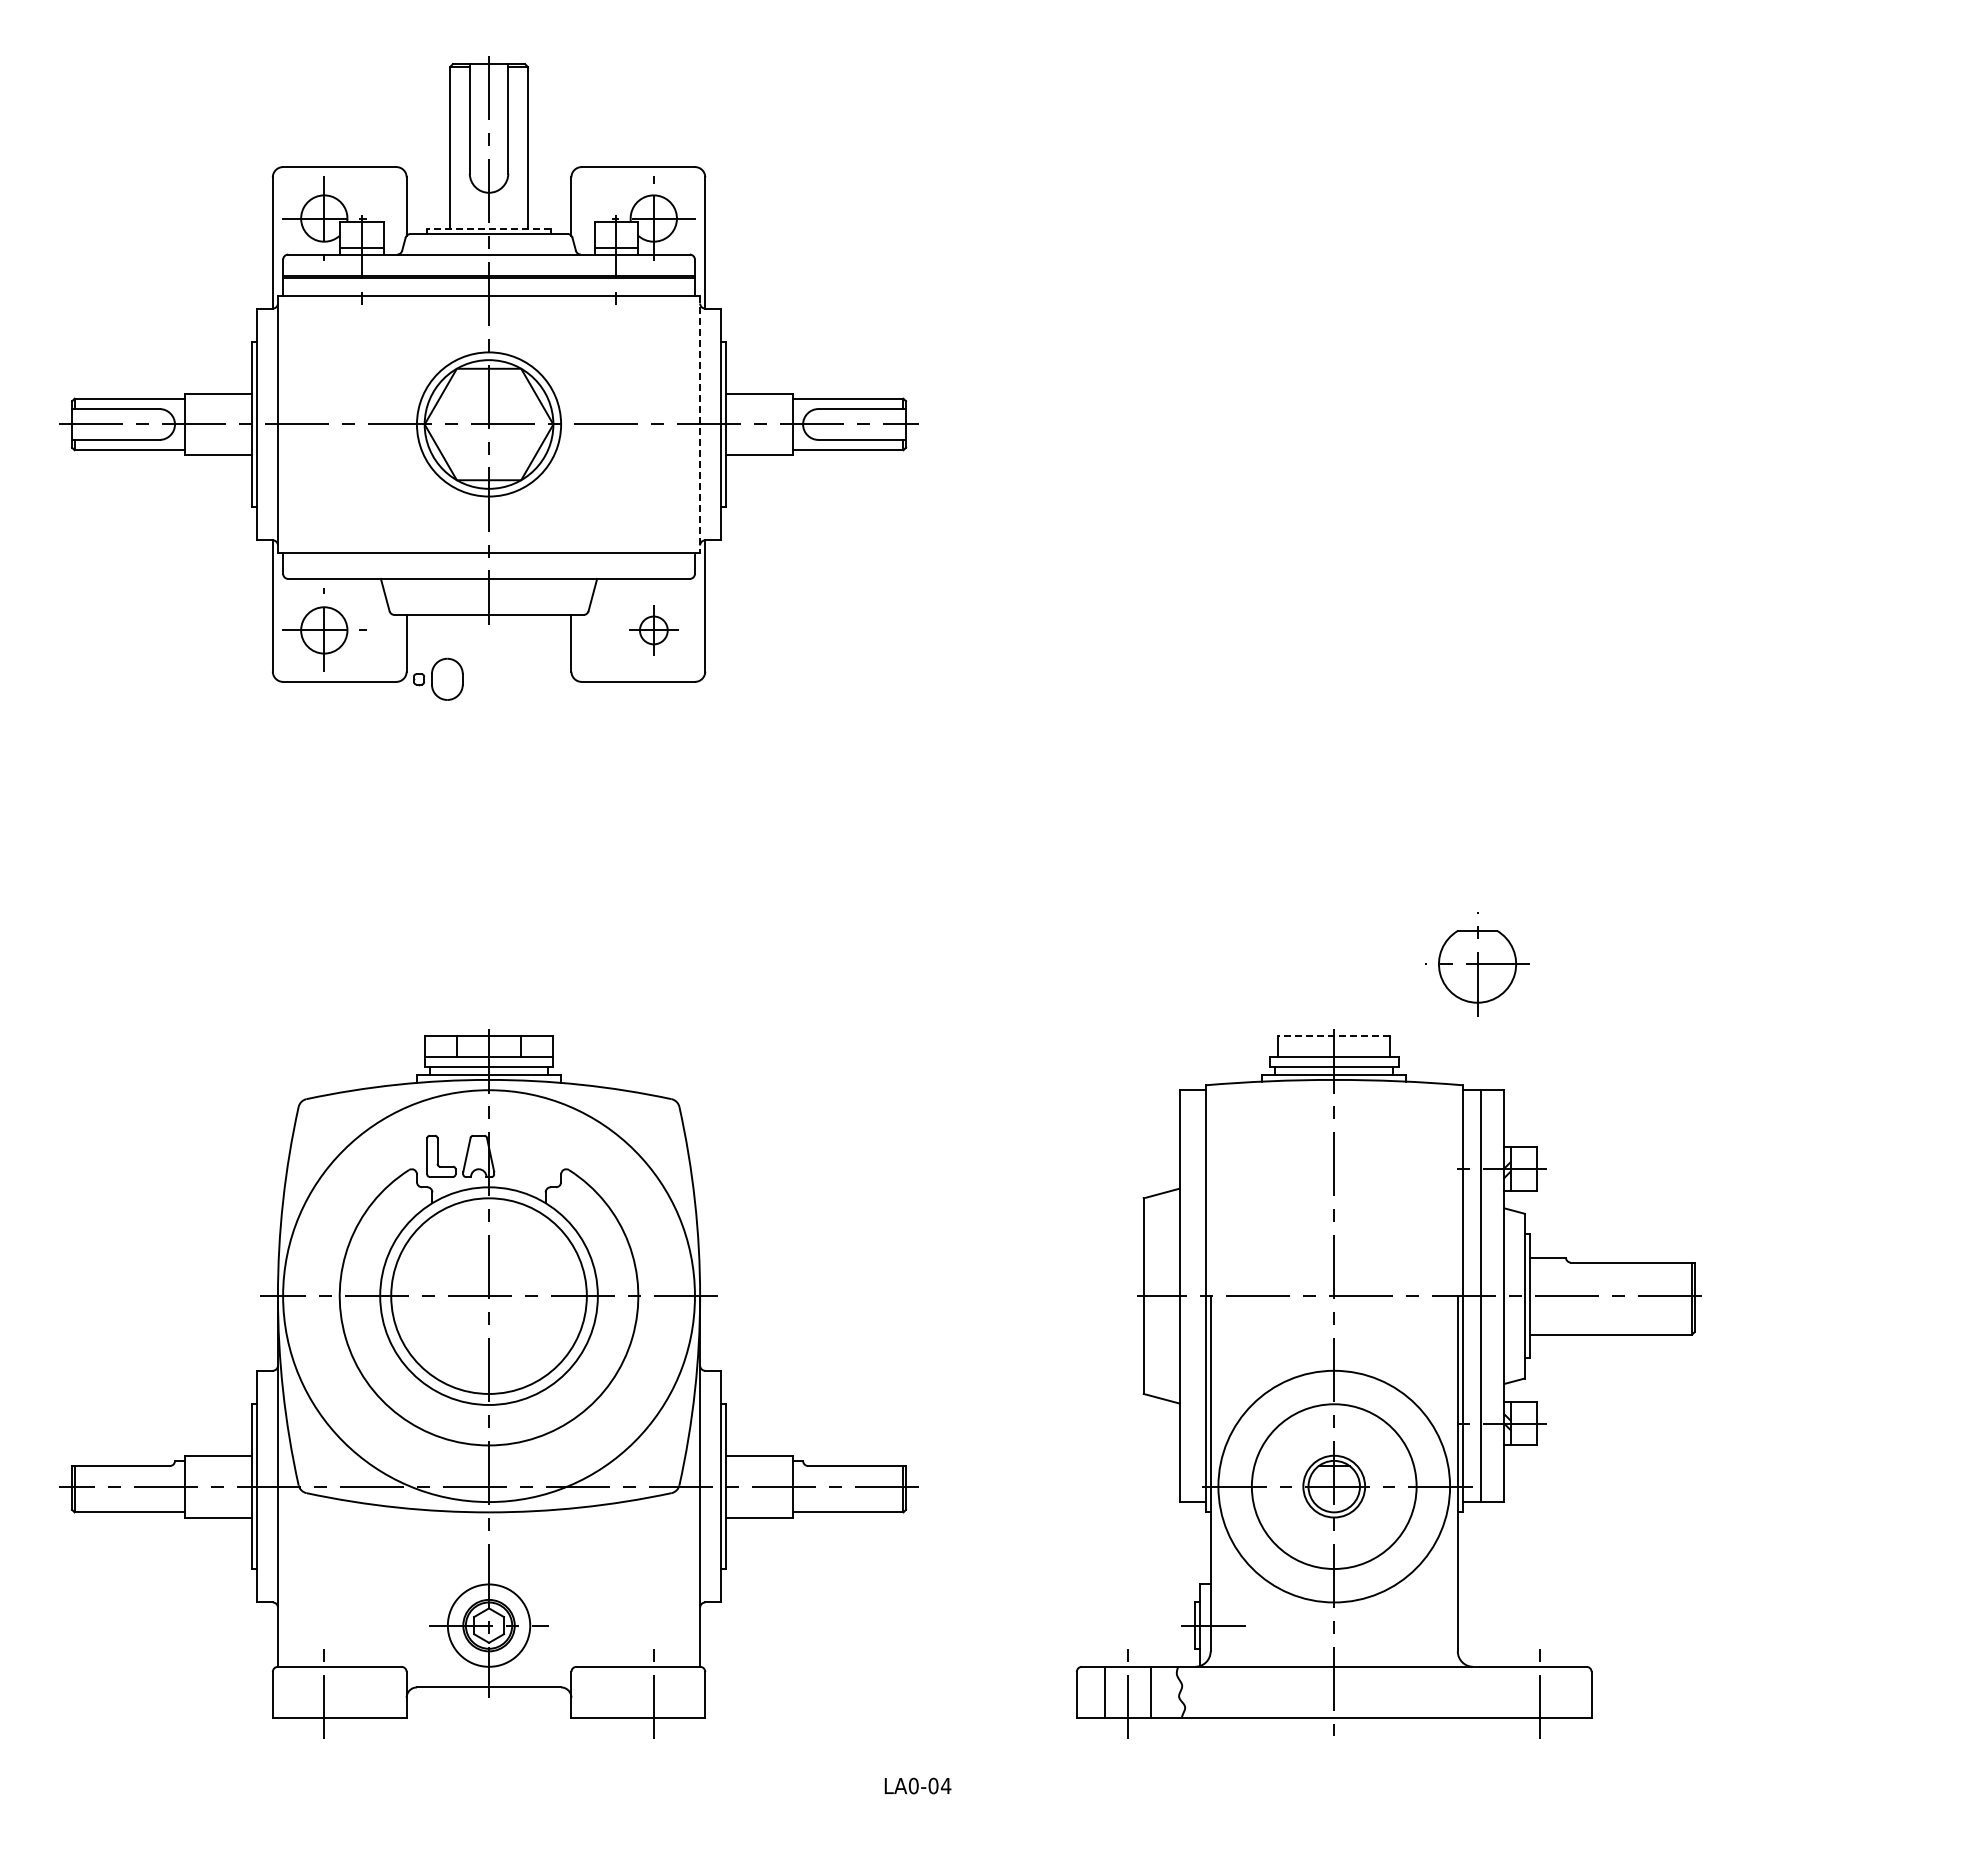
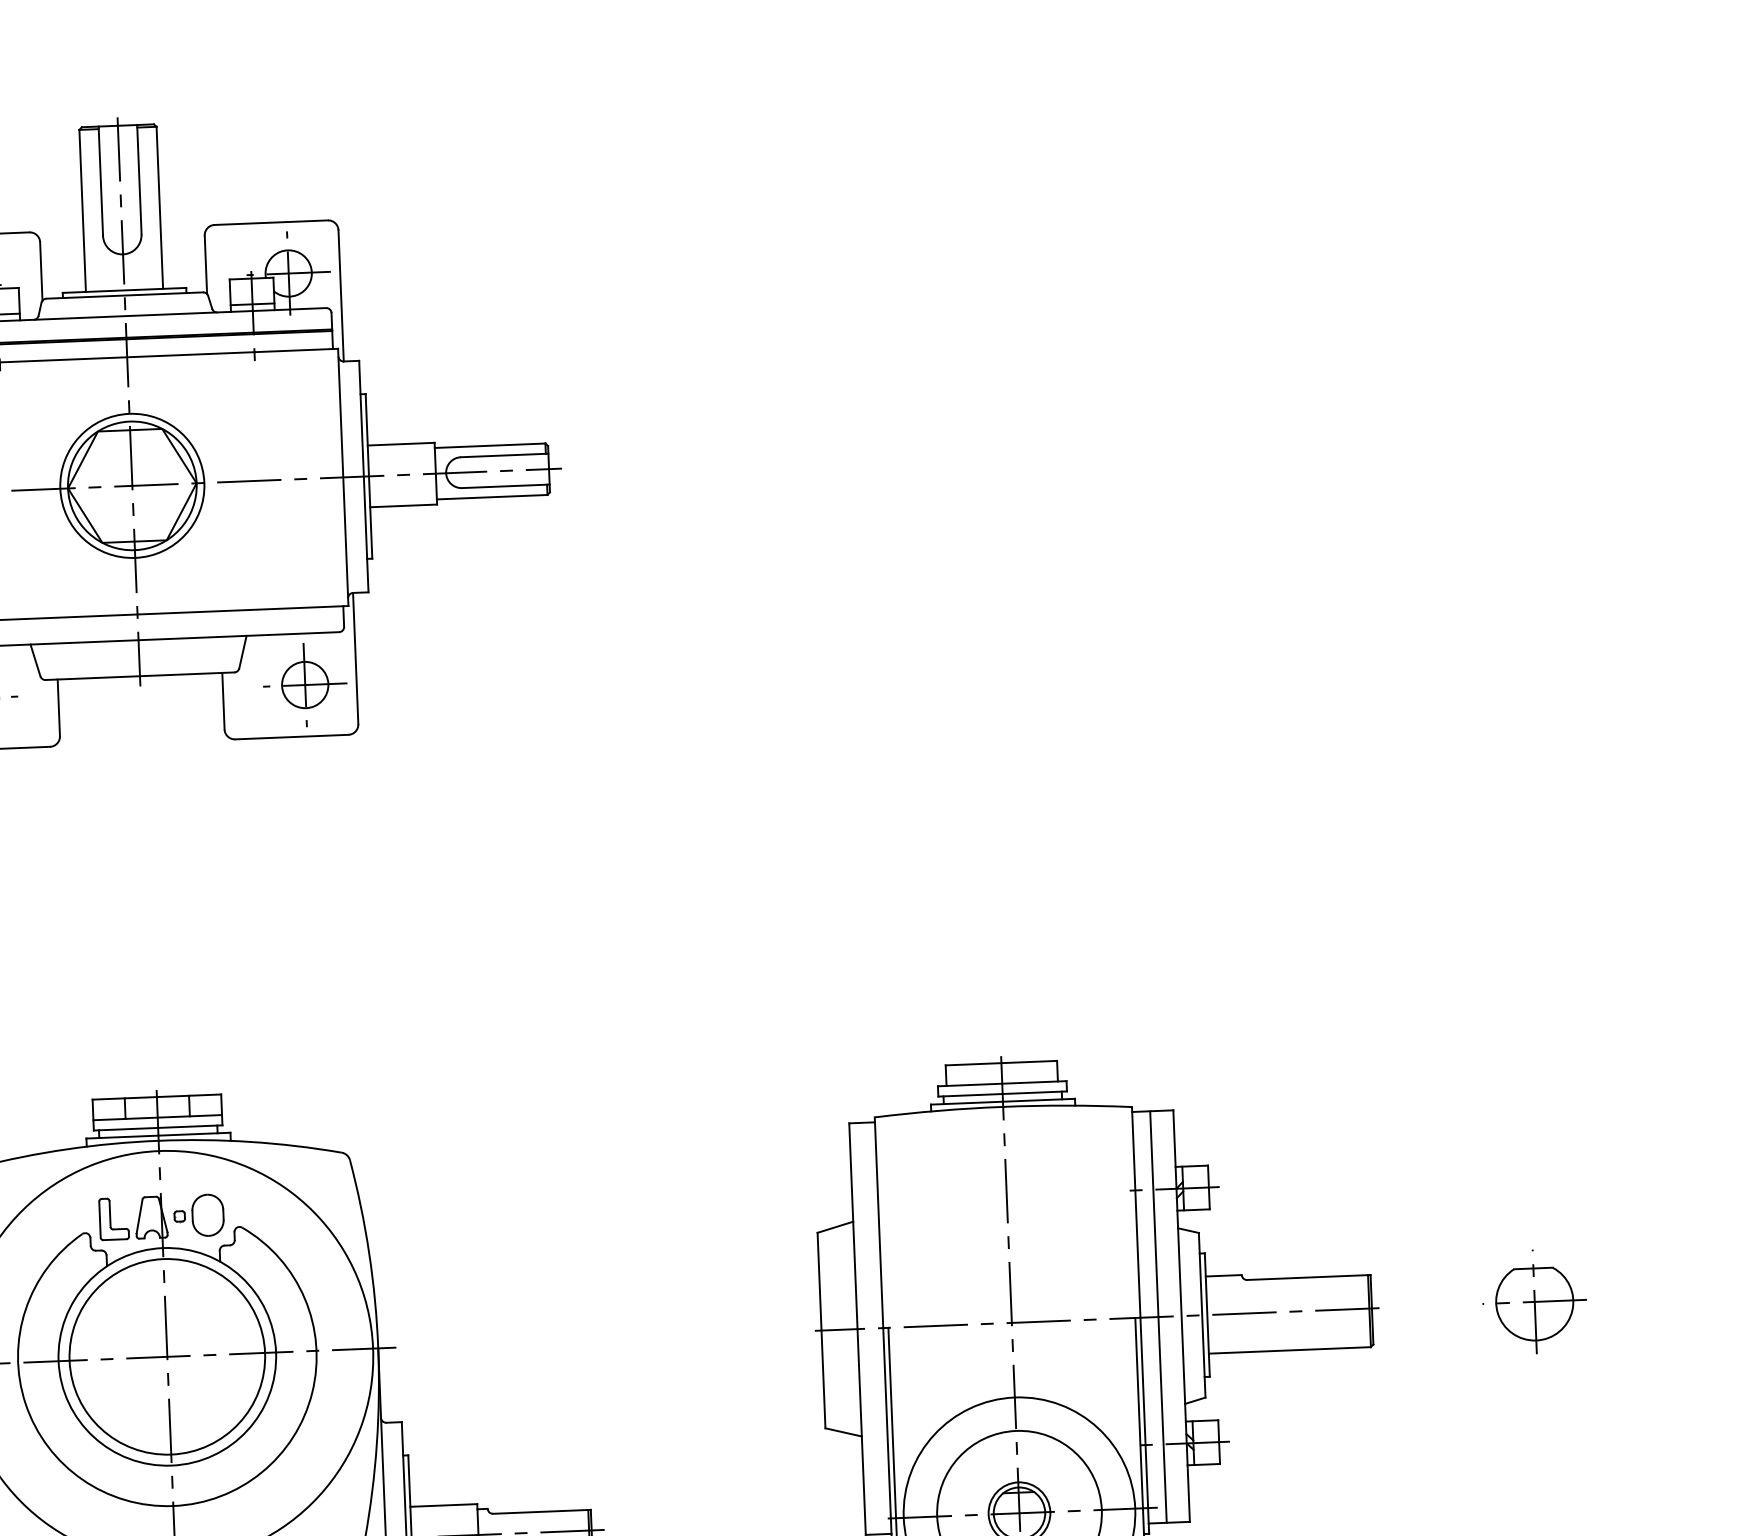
line: (489, 228) -> (124, 290), dashed -> solid
line: (700, 424) -> (343, 477), dashed -> solid
part: (653, 630) -> (304, 685), size x1.67
part: (438, 678) -> (199, 1214), moved
part: (1477, 964) -> (1534, 1302), moved
line: (1334, 1036) -> (1001, 1063), dashed -> solid

